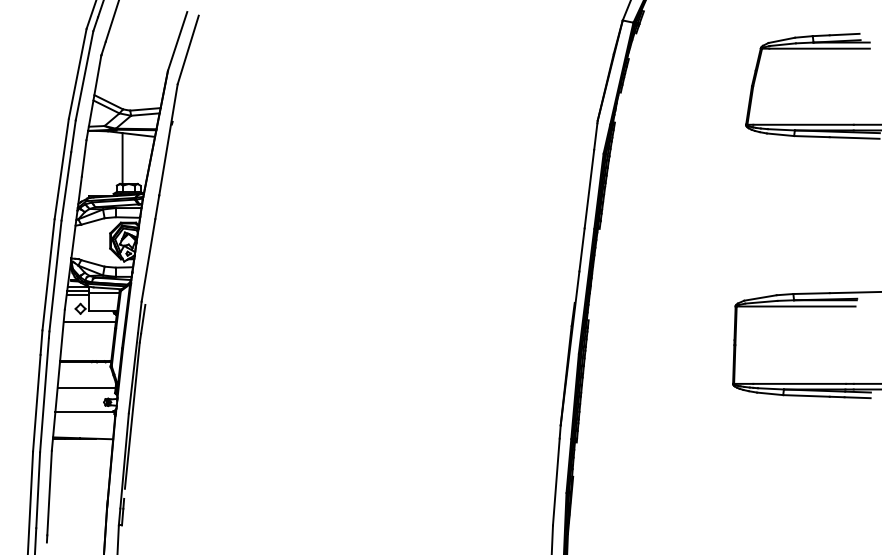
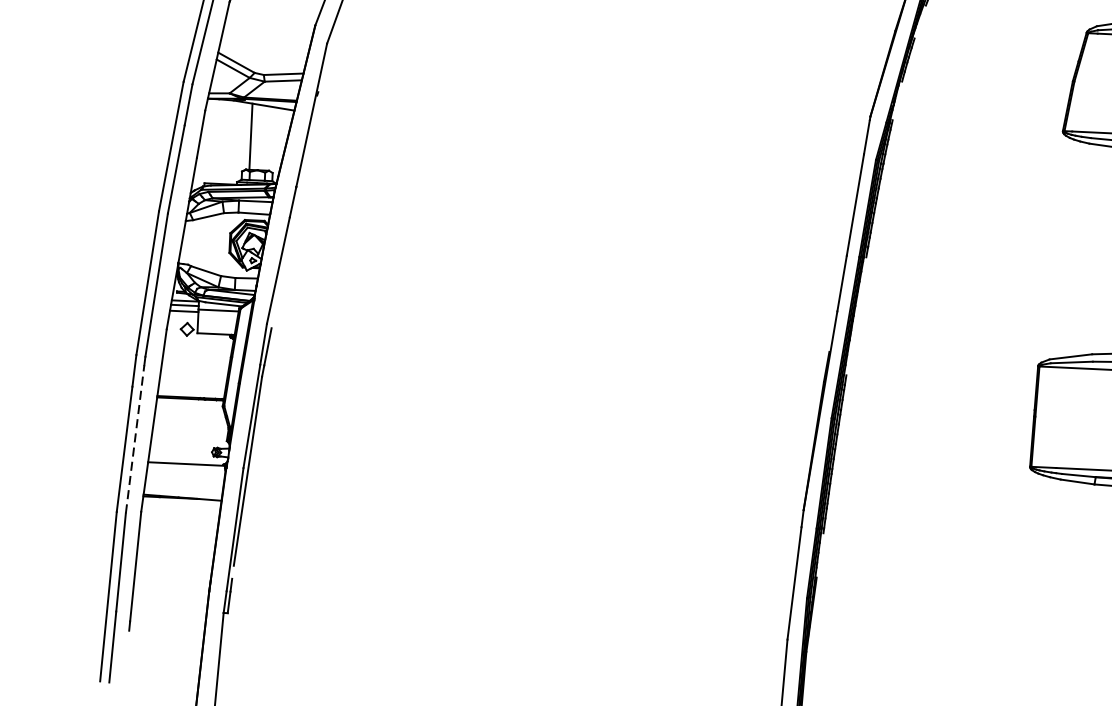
line: (89, 322) -> (197, 347), removed
line: (86, 387) -> (190, 431), removed
line: (44, 394) -> (135, 438), solid -> dashed

